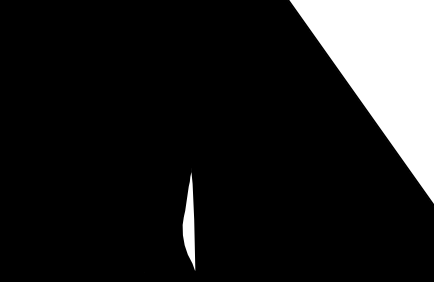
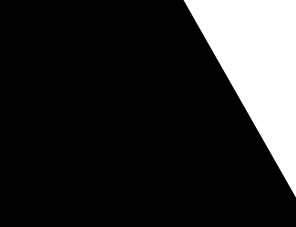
fill: (187, 216) -> (114, 155), added

